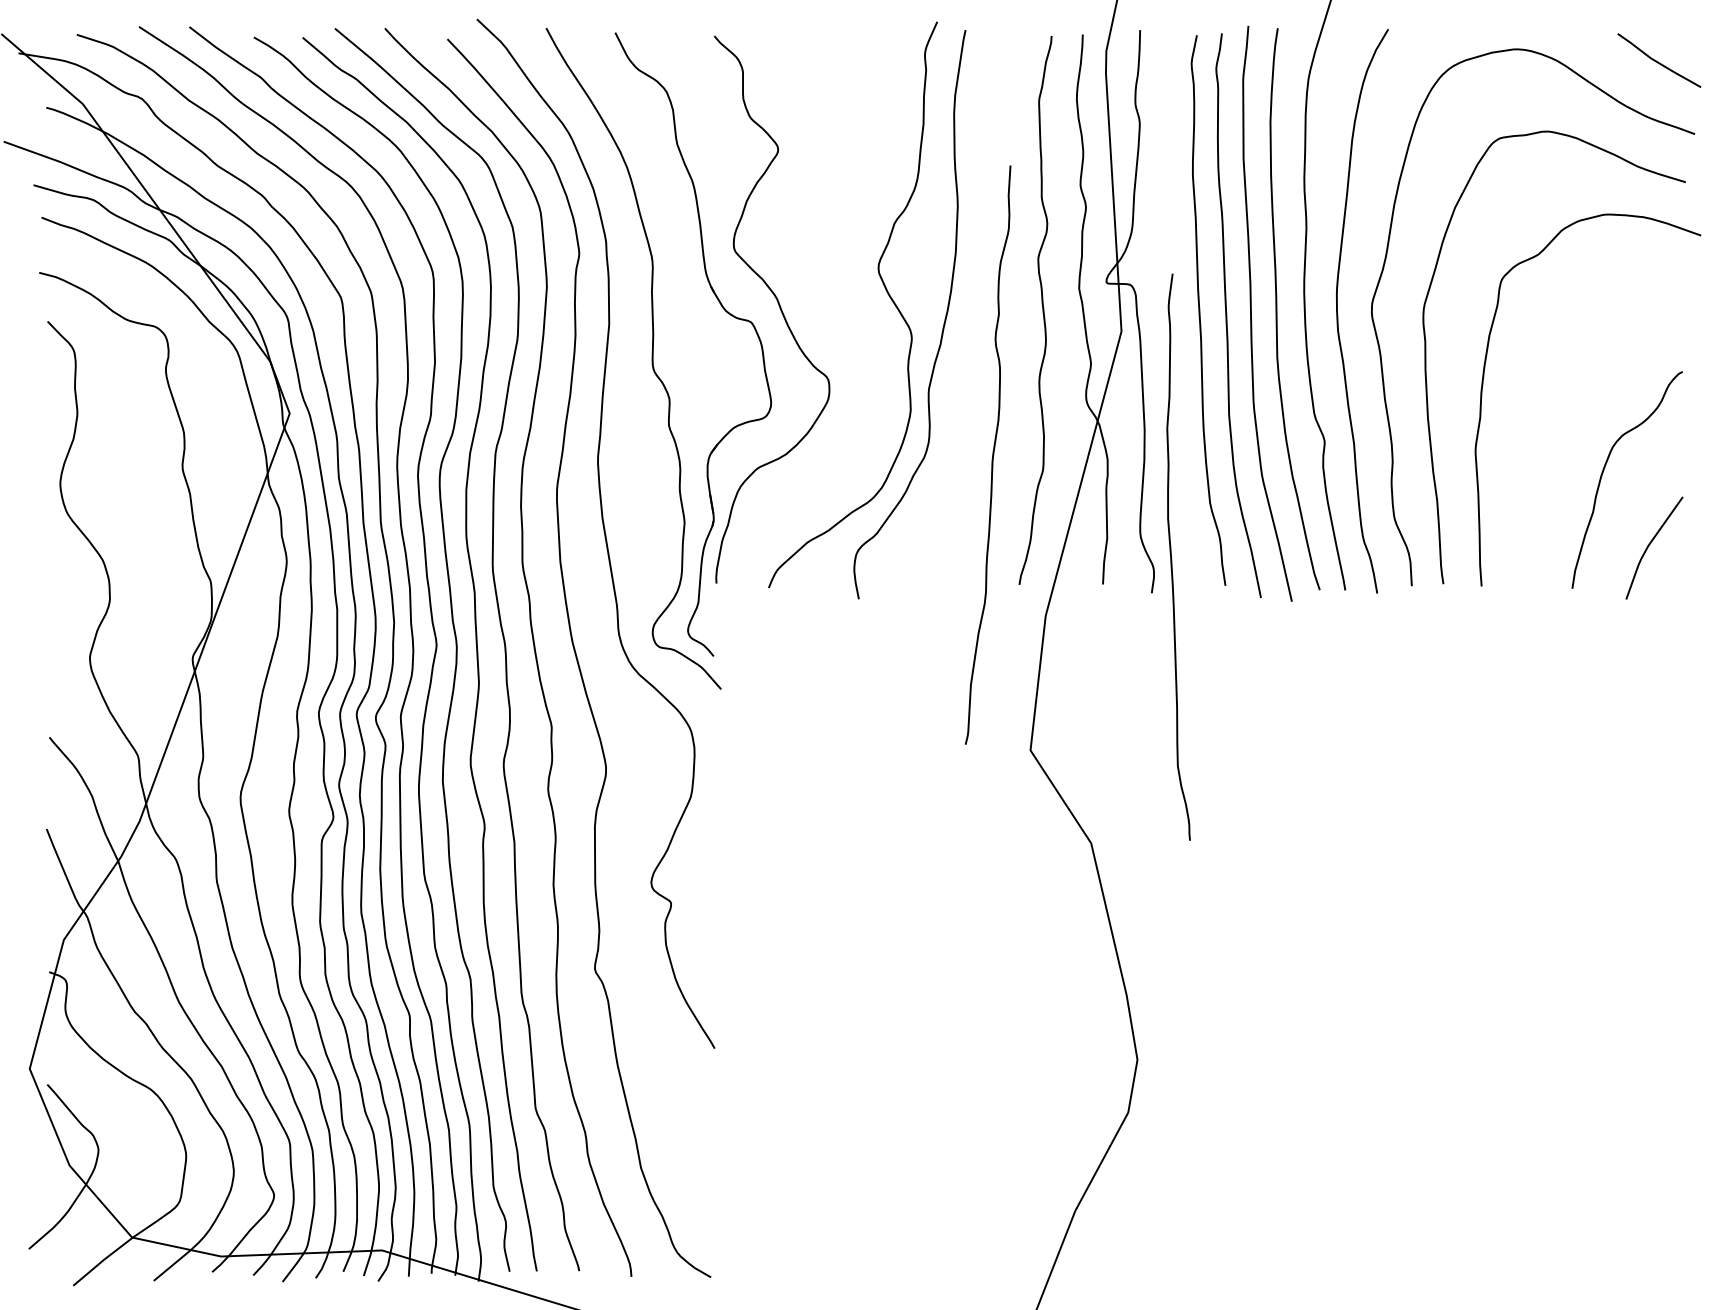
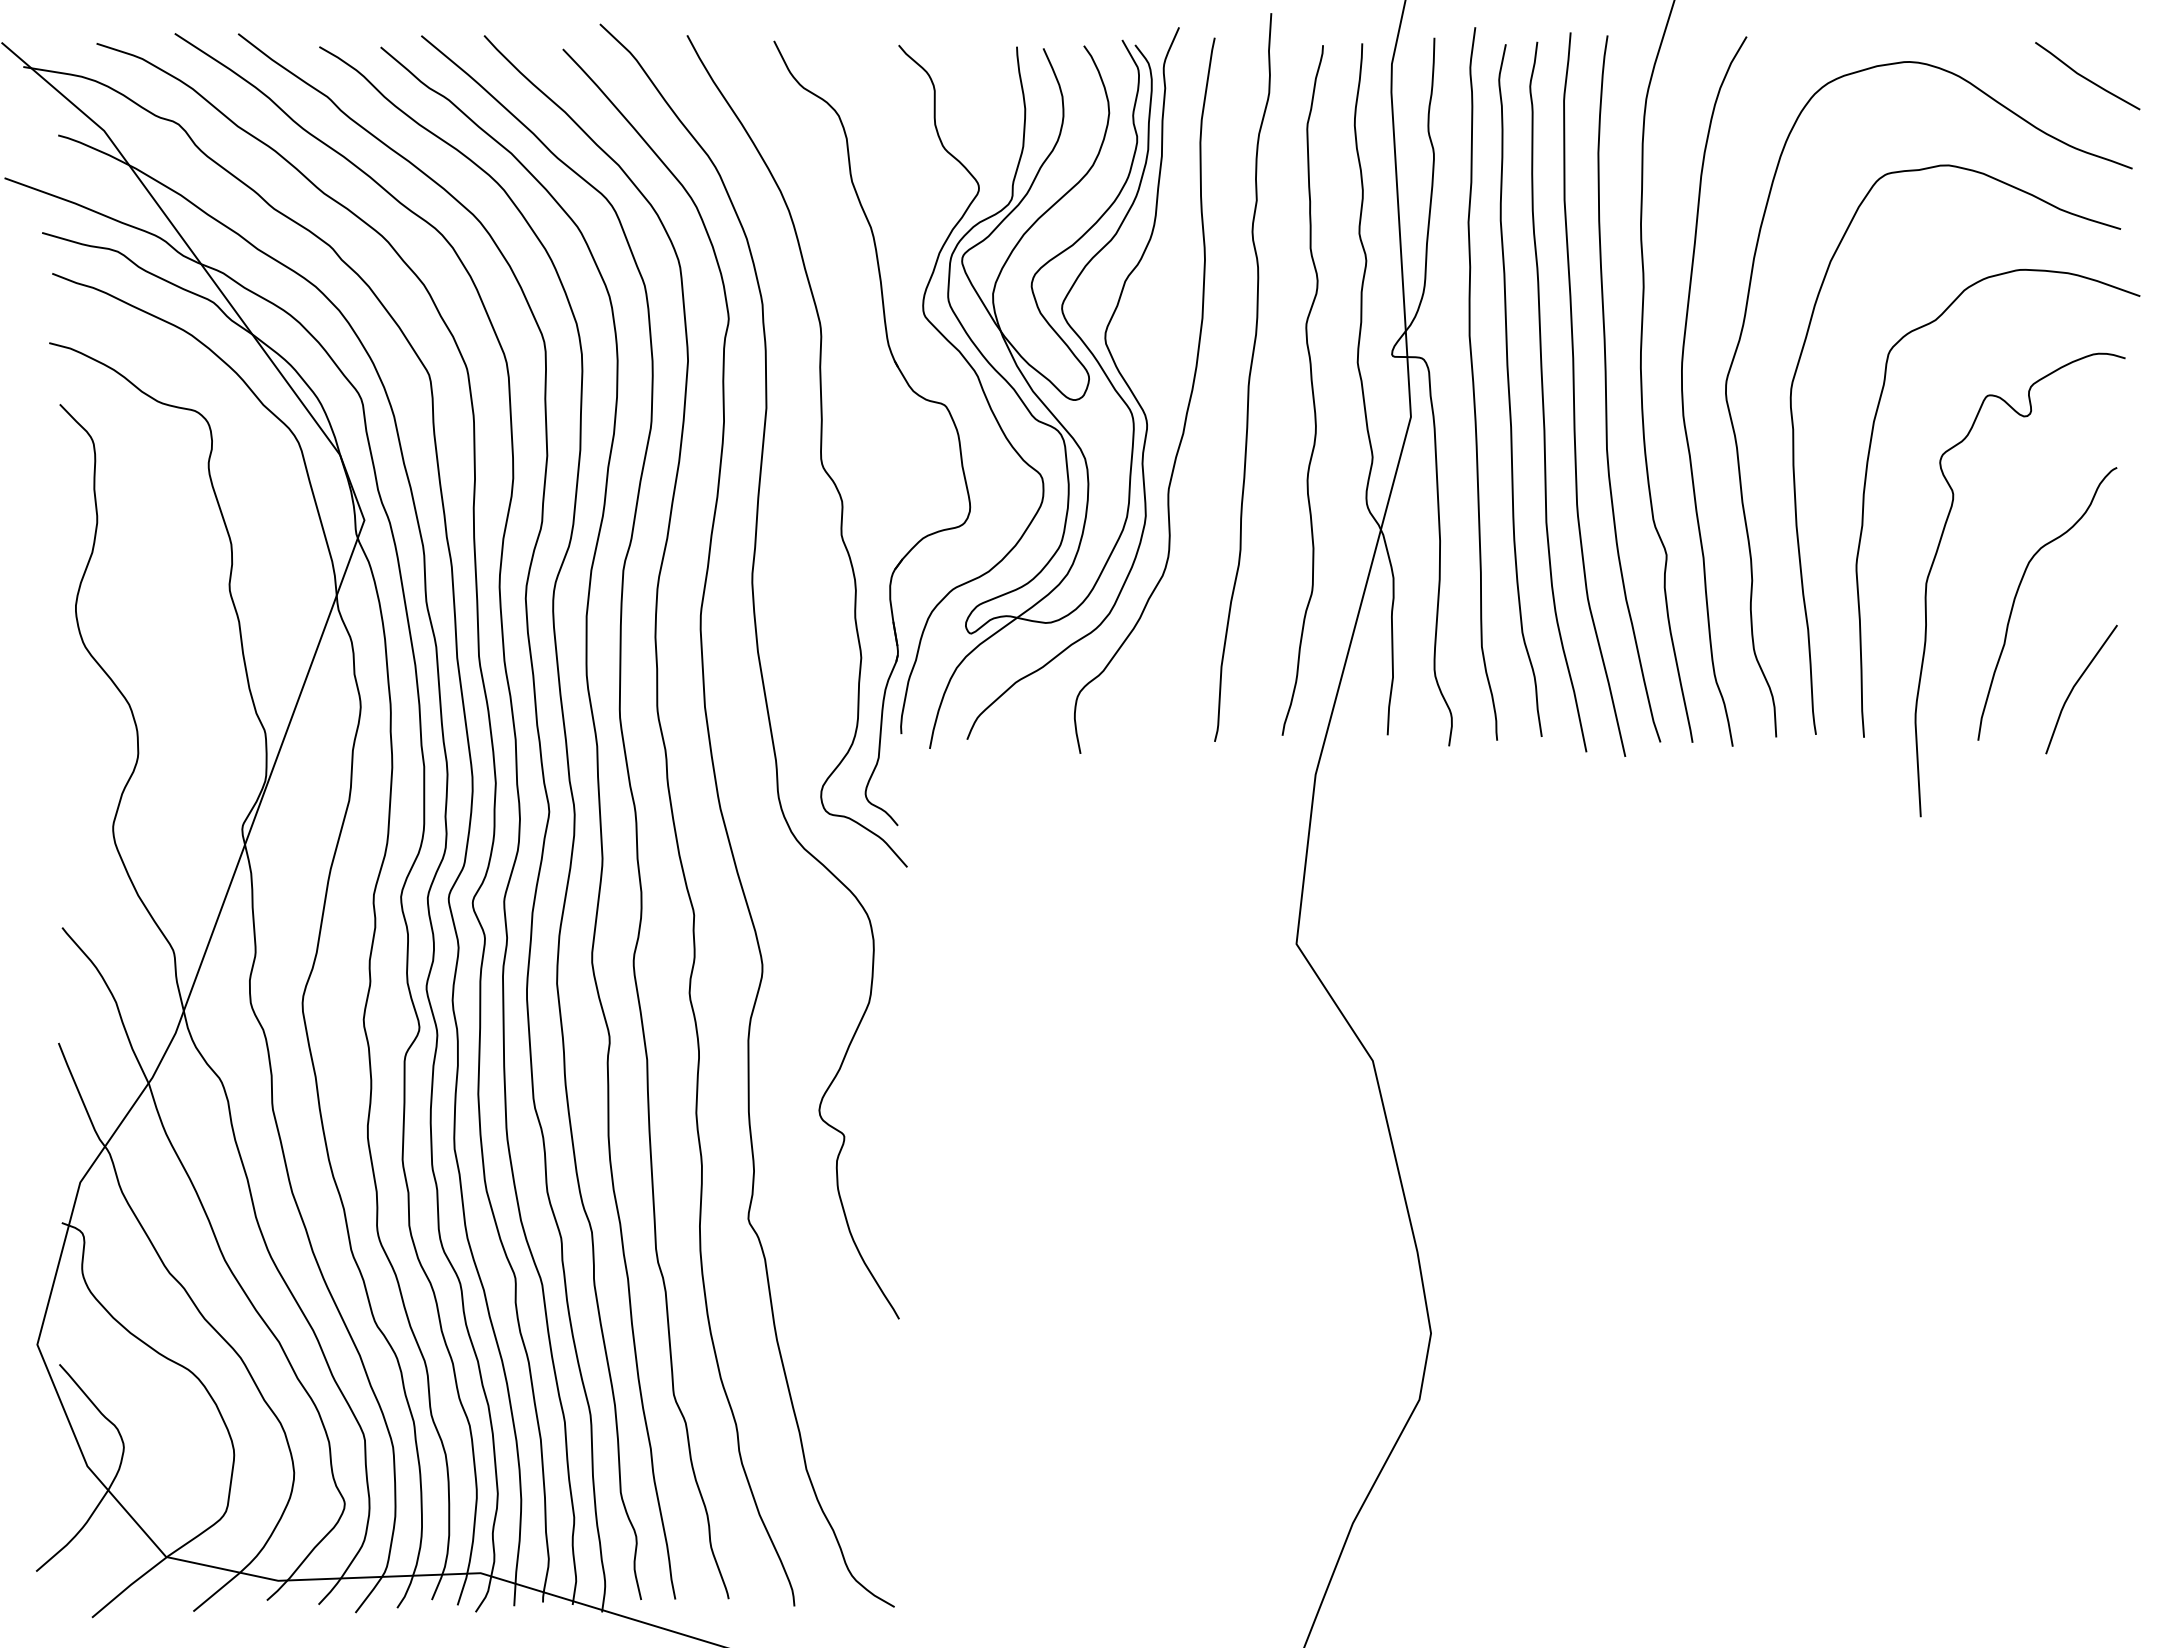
part: (827, 312) -> (1040, 393), added
curve: (1539, 442) -> (1936, 556), added
curve: (992, 455) -> (1248, 377), moved
curve: (1171, 556) -> (1474, 383), moved

